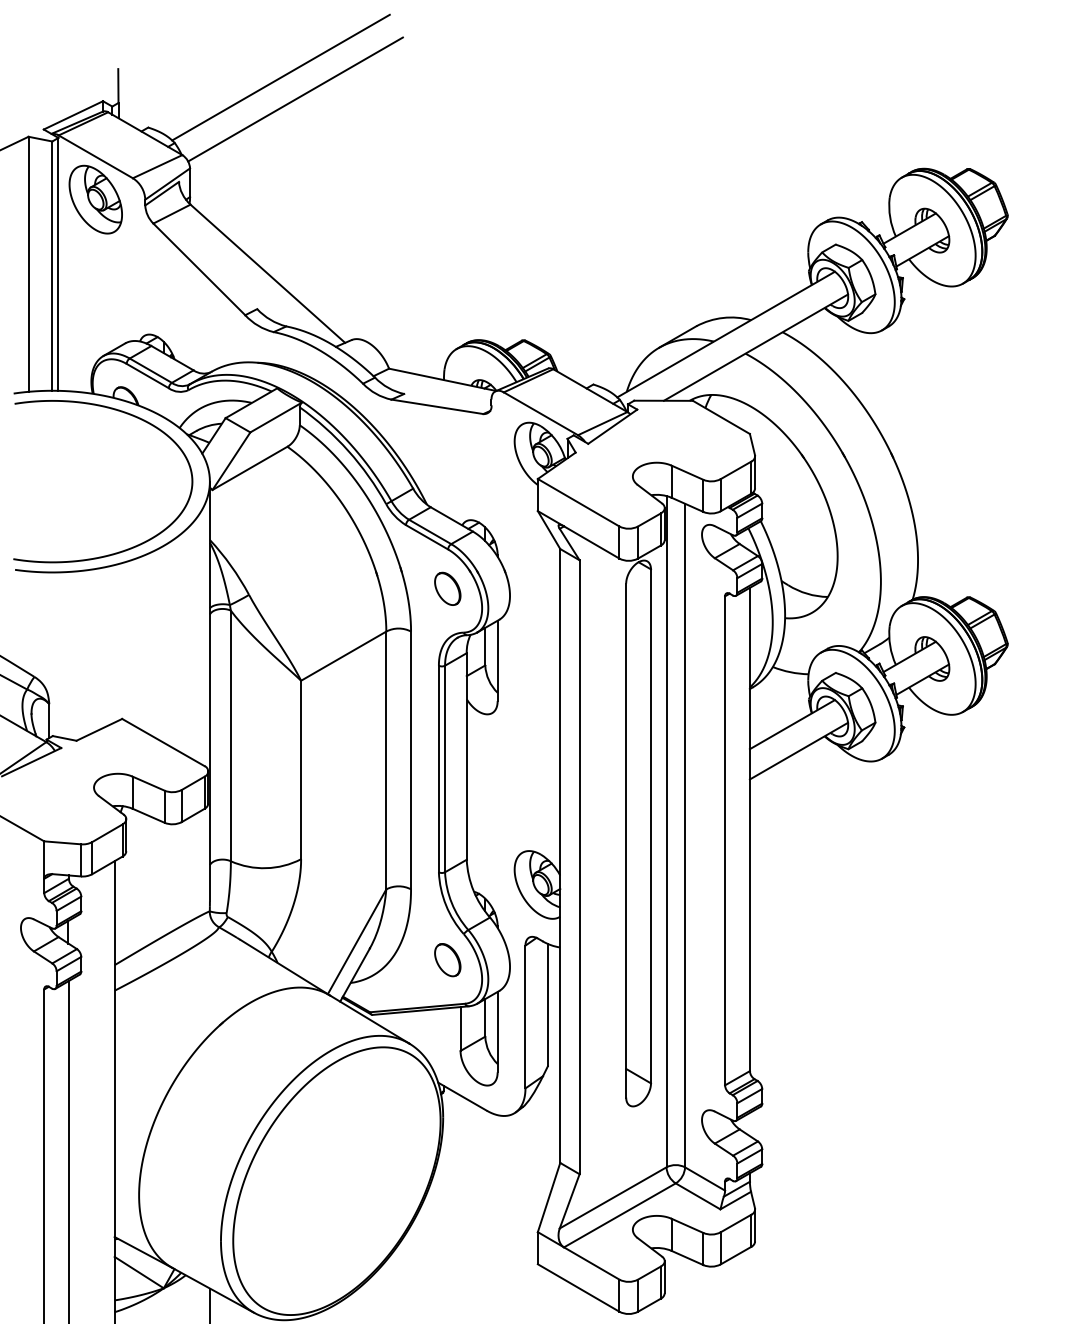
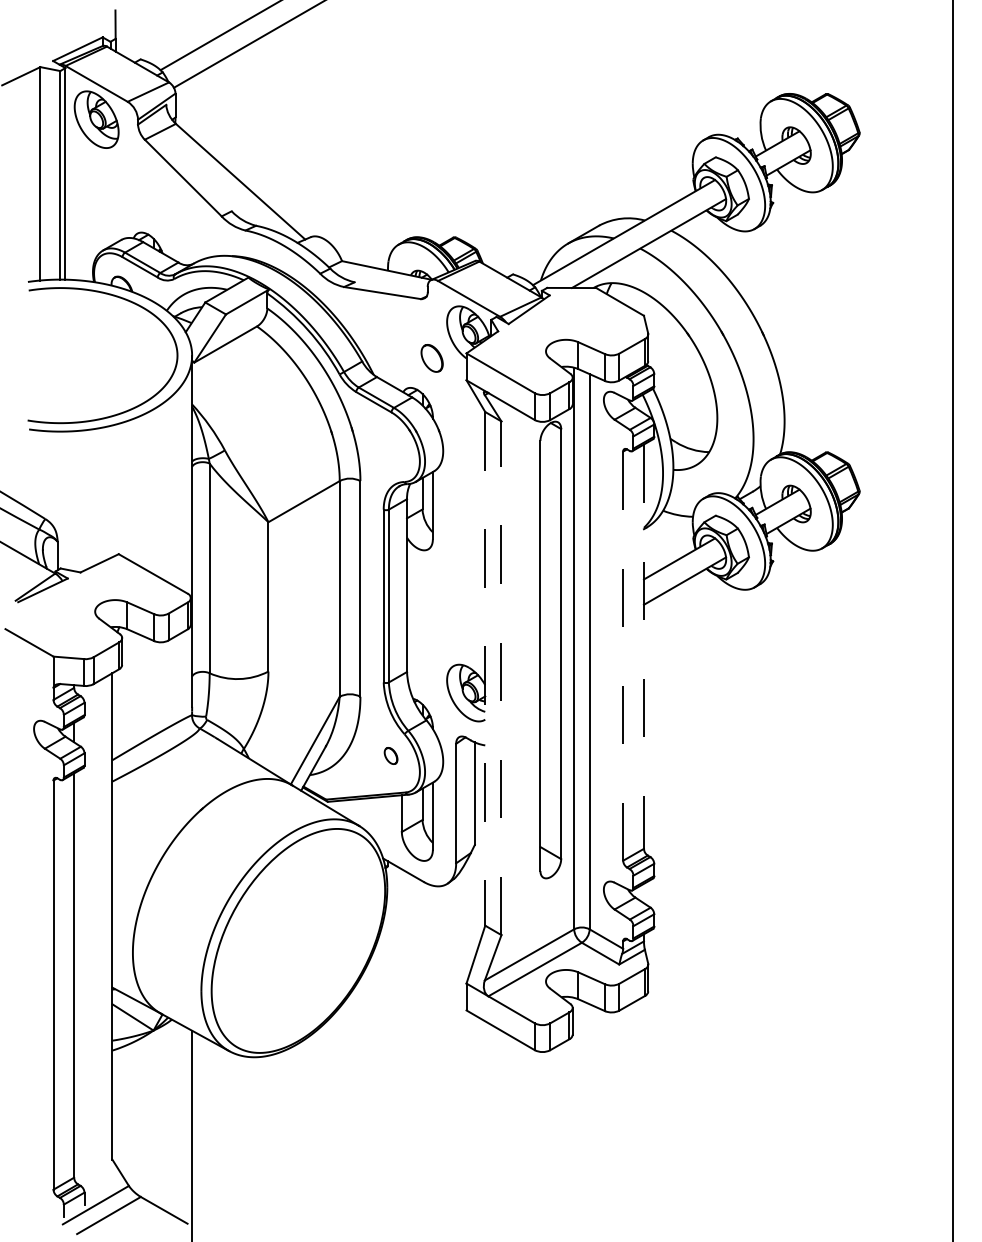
part: (446, 589) -> (431, 358), moved
line: (749, 830) -> (643, 647), solid -> dashed
line: (725, 841) -> (623, 656), solid -> dashed
line: (560, 855) -> (485, 668), solid -> dashed
line: (579, 867) -> (501, 678), solid -> dashed
part: (446, 959) -> (390, 755), size x0.6

